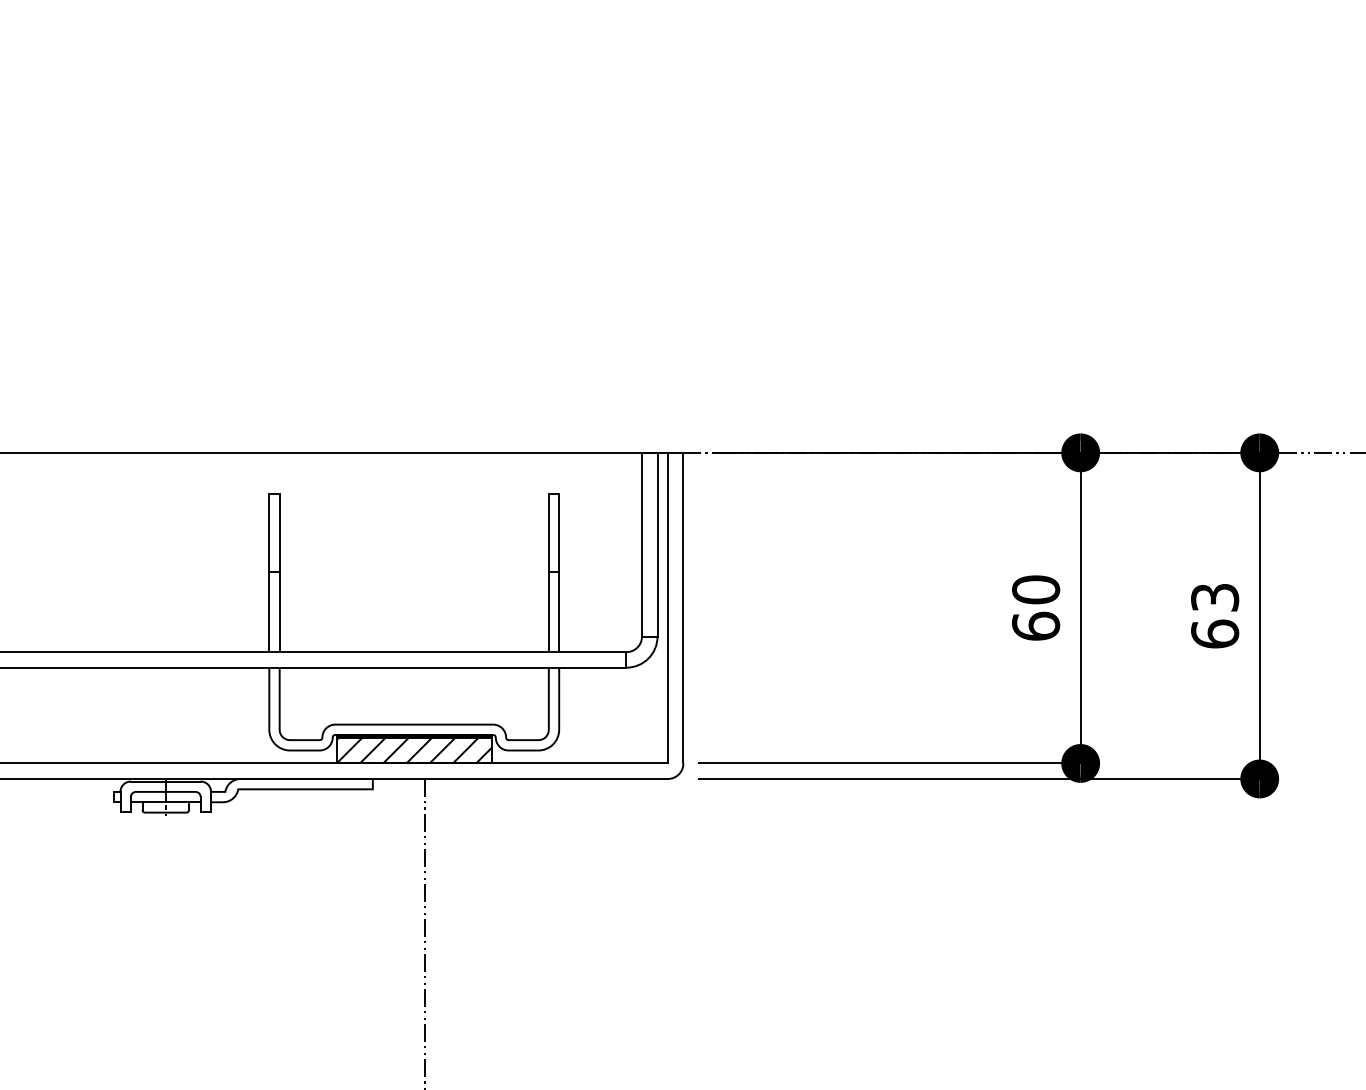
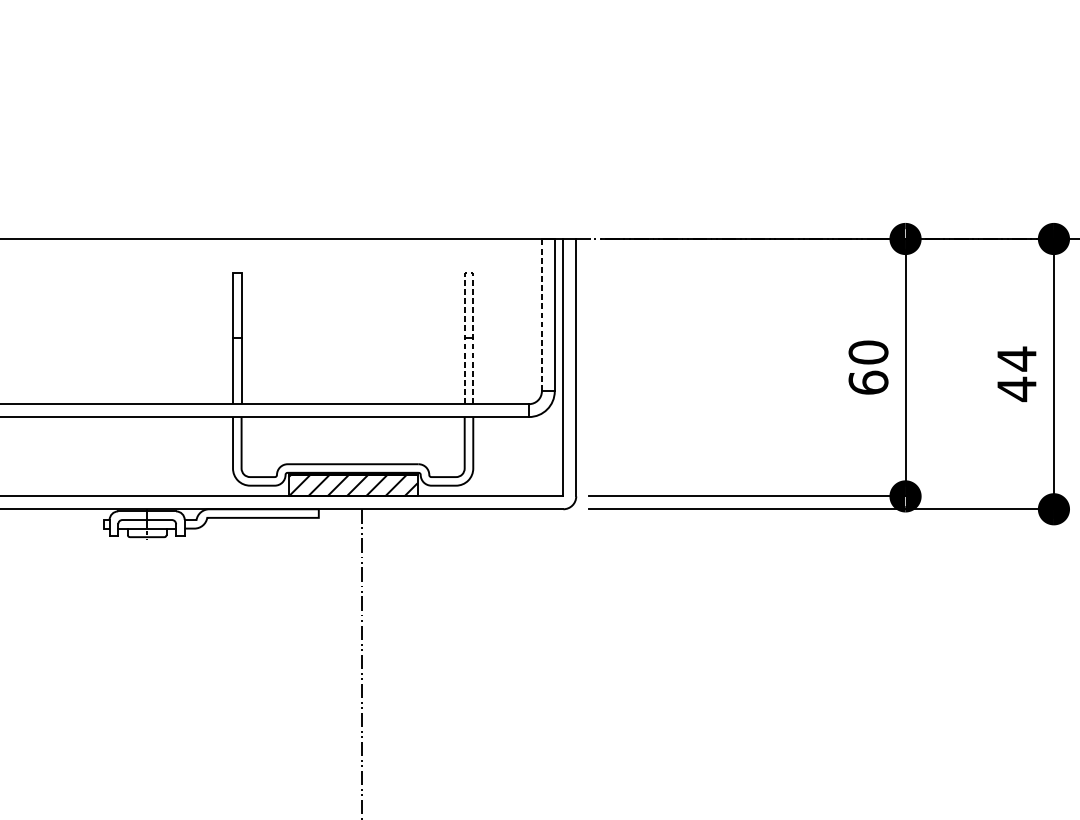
line: (554, 494) -> (469, 273), solid -> dashed
line: (642, 544) -> (542, 314), solid -> dashed
text: (1215, 615) -> (1017, 373), 63 -> 44

